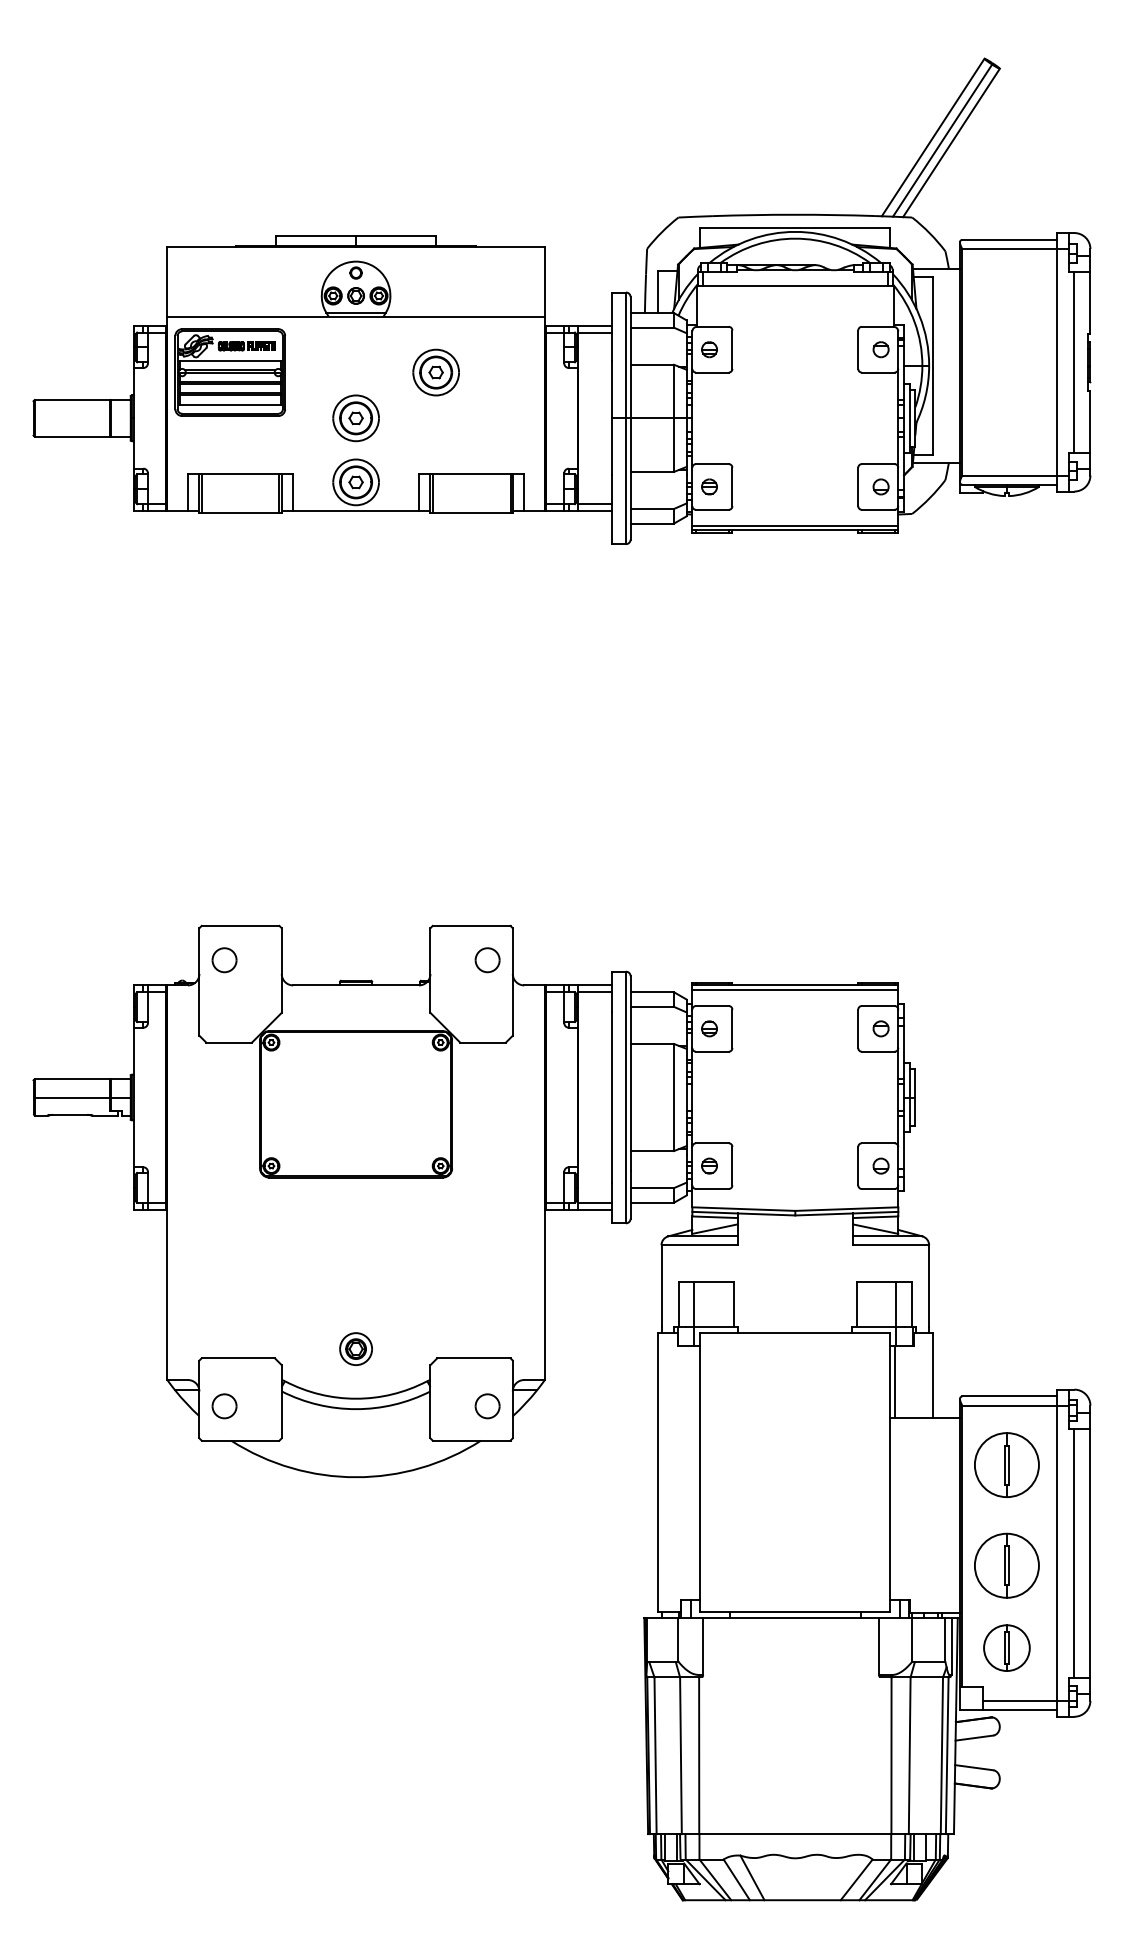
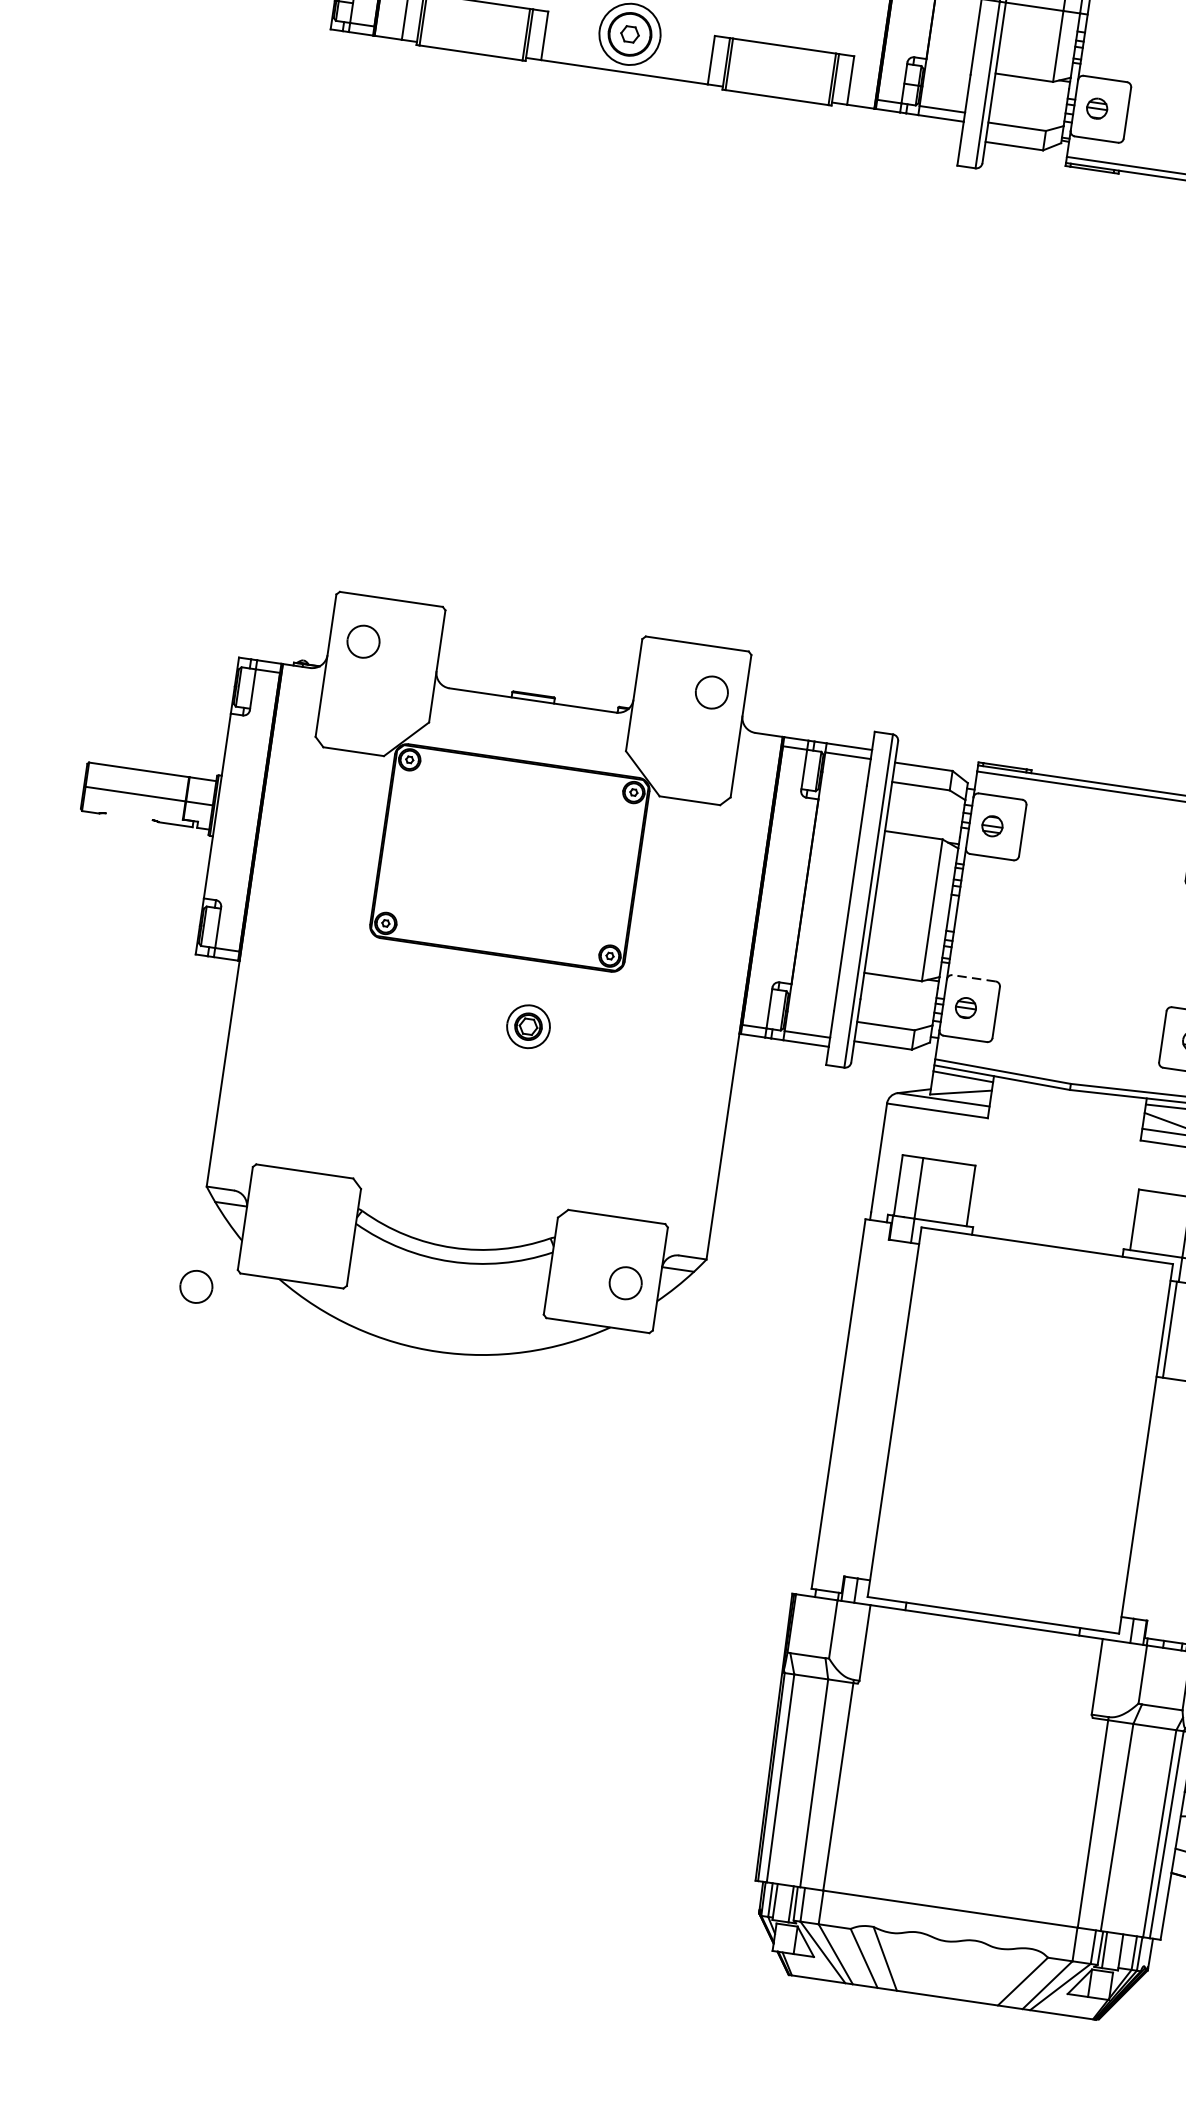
line: (70, 1114) -> (129, 816), removed
line: (711, 1143) -> (972, 978), solid -> dashed
part: (355, 1348) -> (527, 1025), moved
part: (224, 1406) -> (196, 1287), moved

